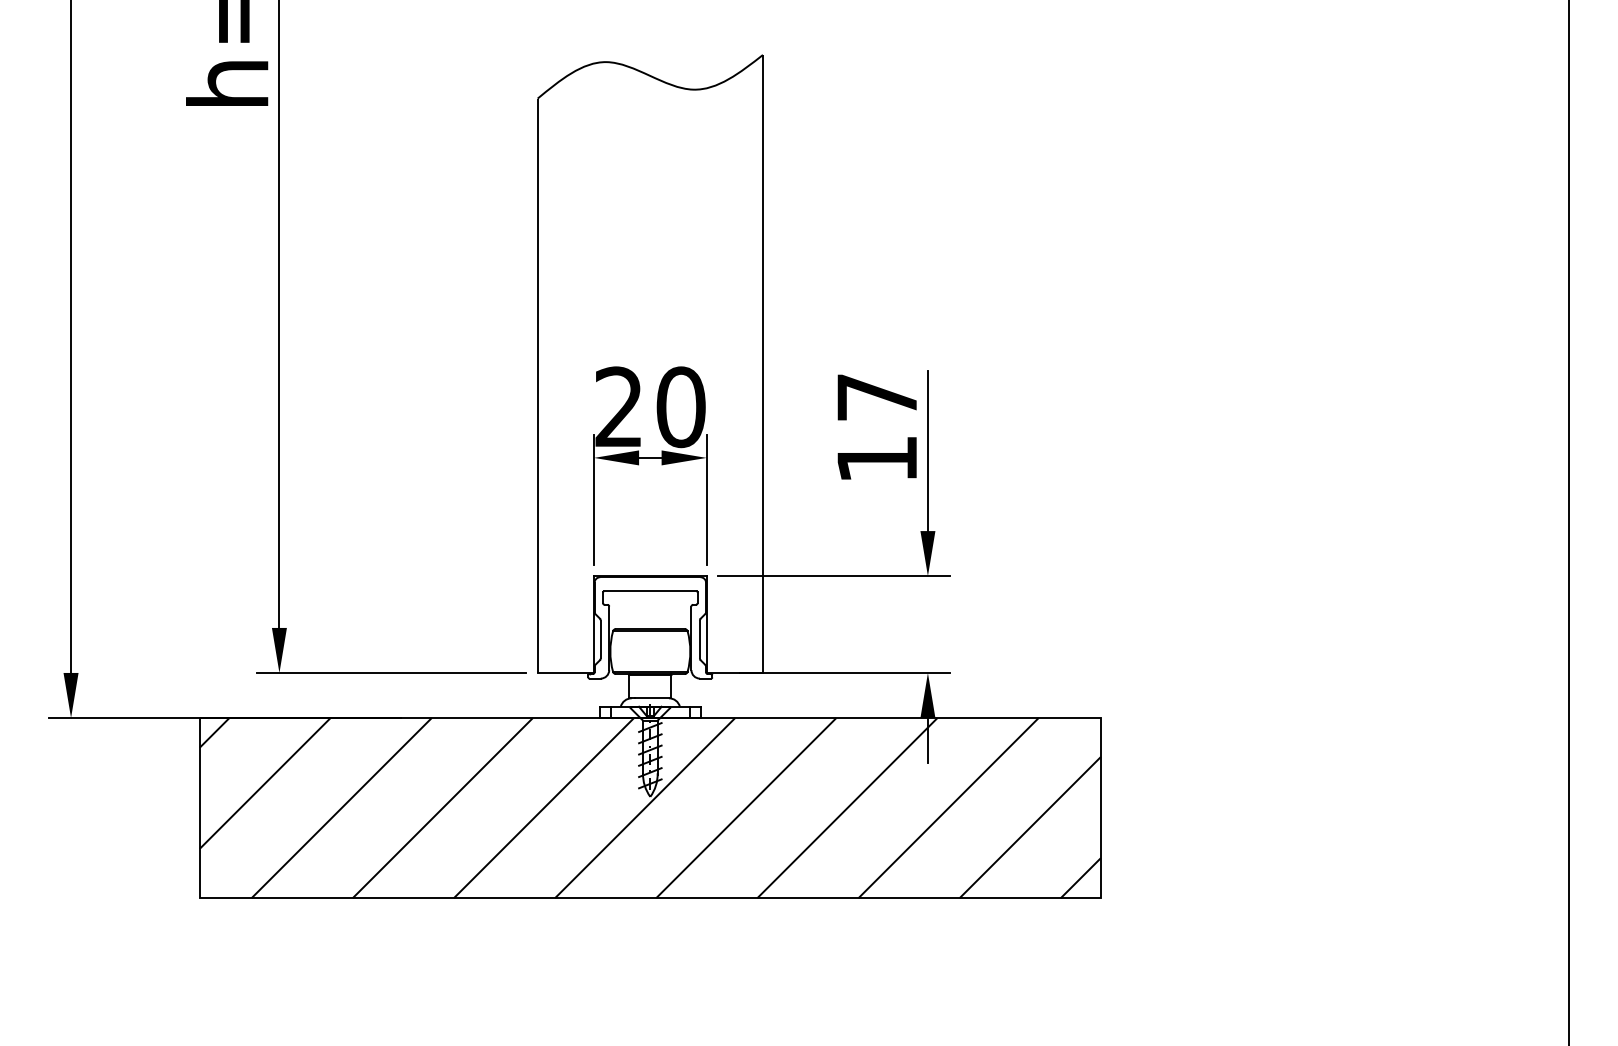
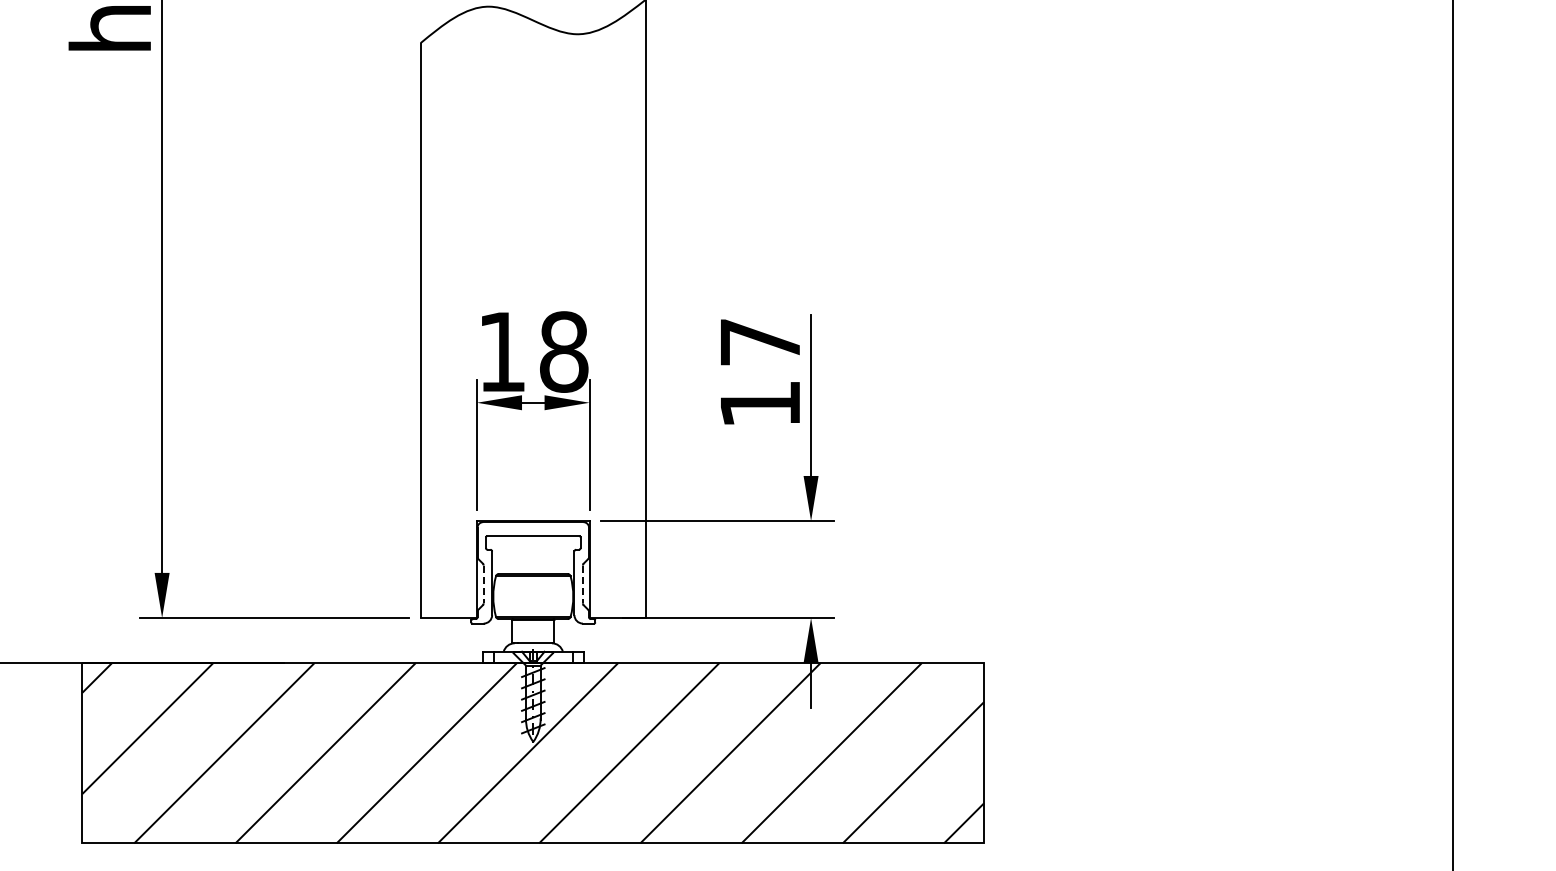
text: (650, 406) -> (533, 351), 20 -> 18
line: (600, 639) -> (483, 584), solid -> dashed
line: (699, 639) -> (582, 584), solid -> dashed

